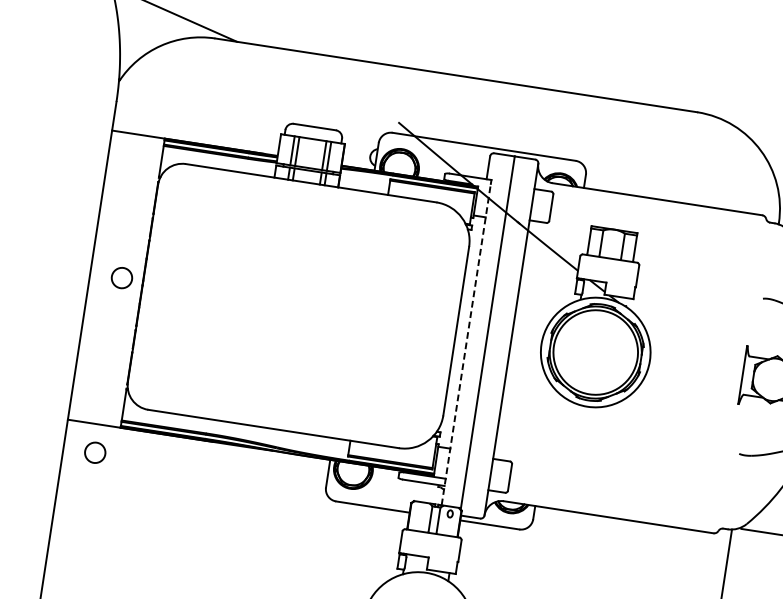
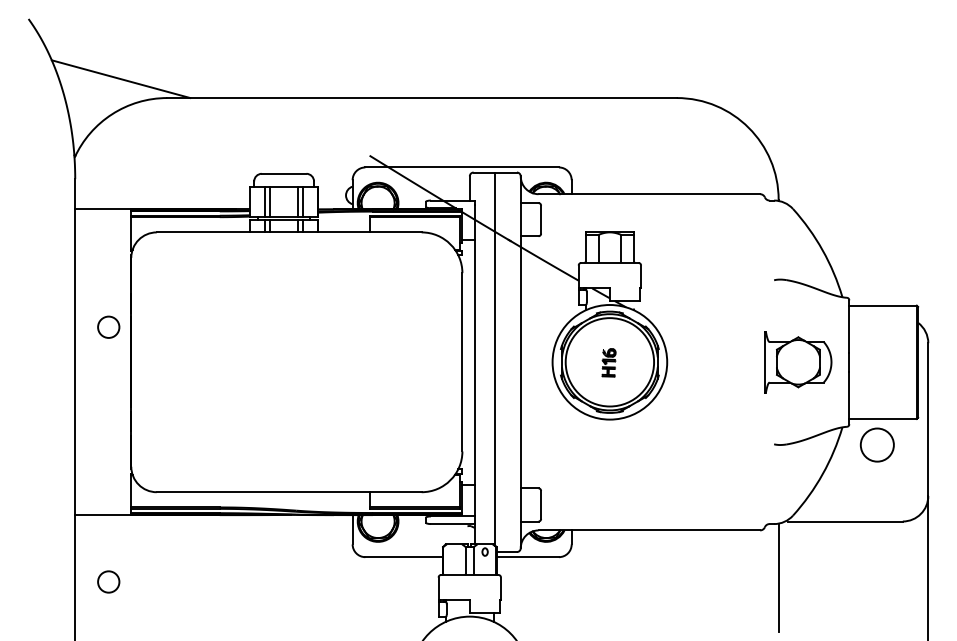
circle: (121, 277) -> (108, 326), moved
line: (465, 344) -> (474, 374), dashed -> solid
part: (594, 352) -> (608, 362), added
circle: (95, 452) -> (108, 581), moved

